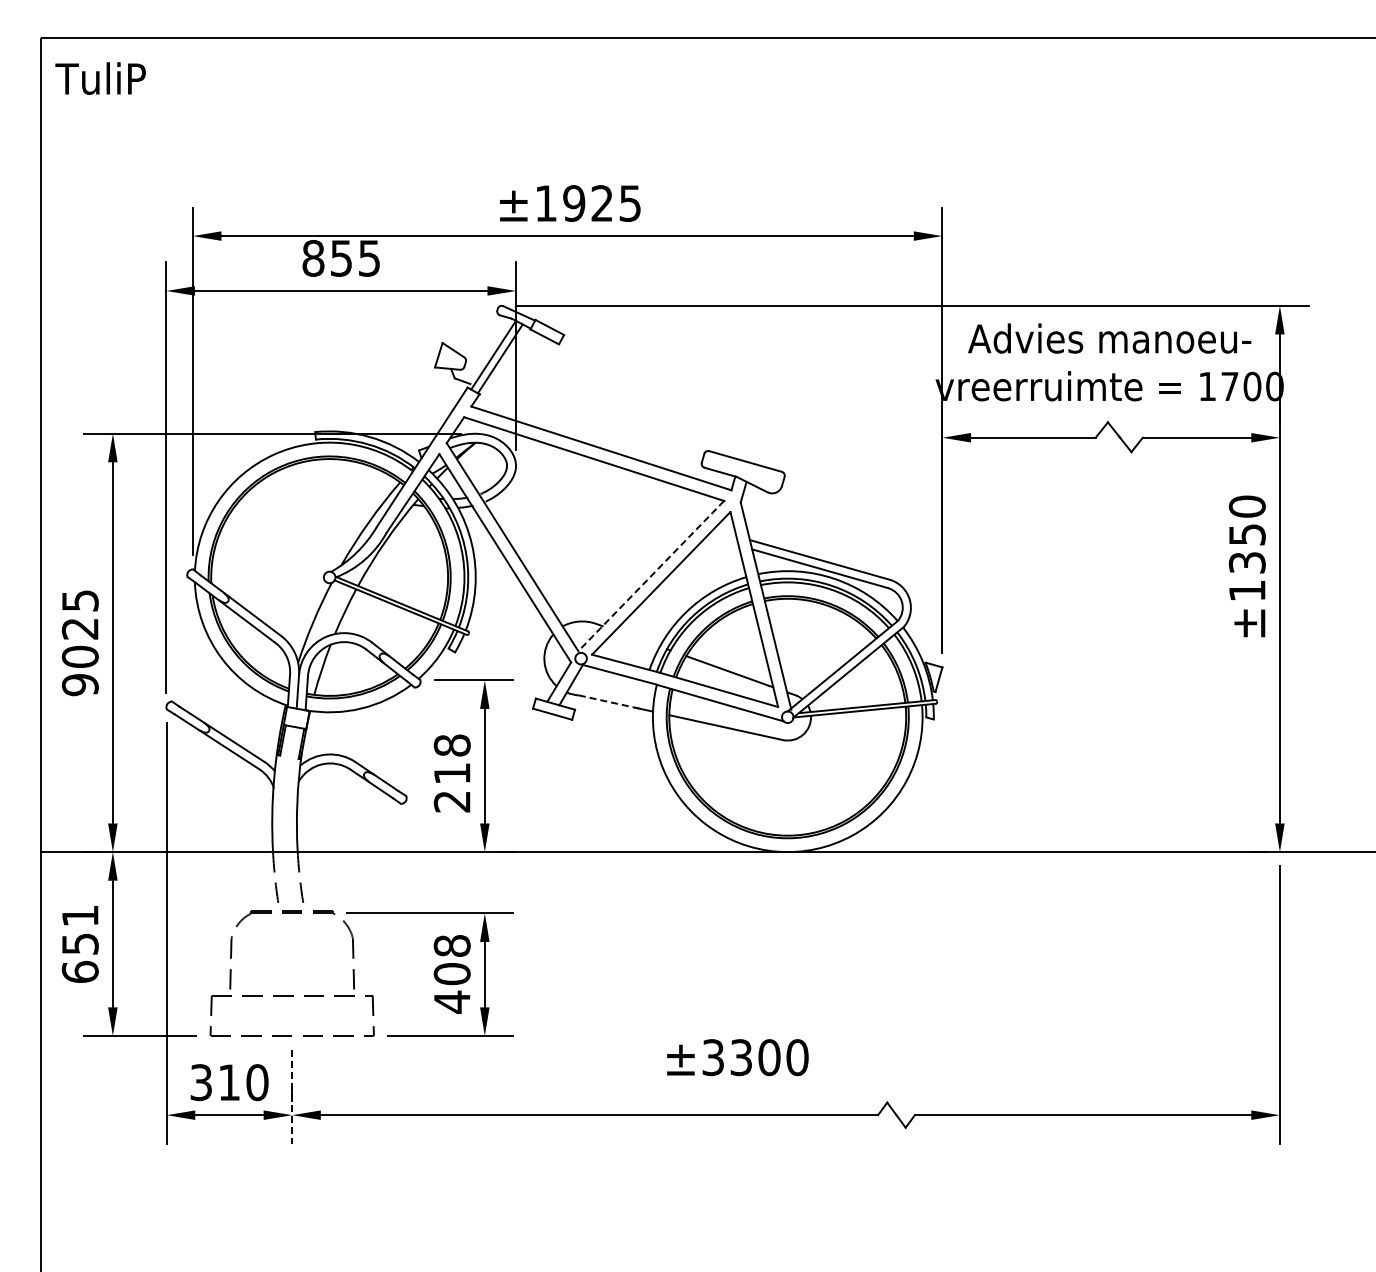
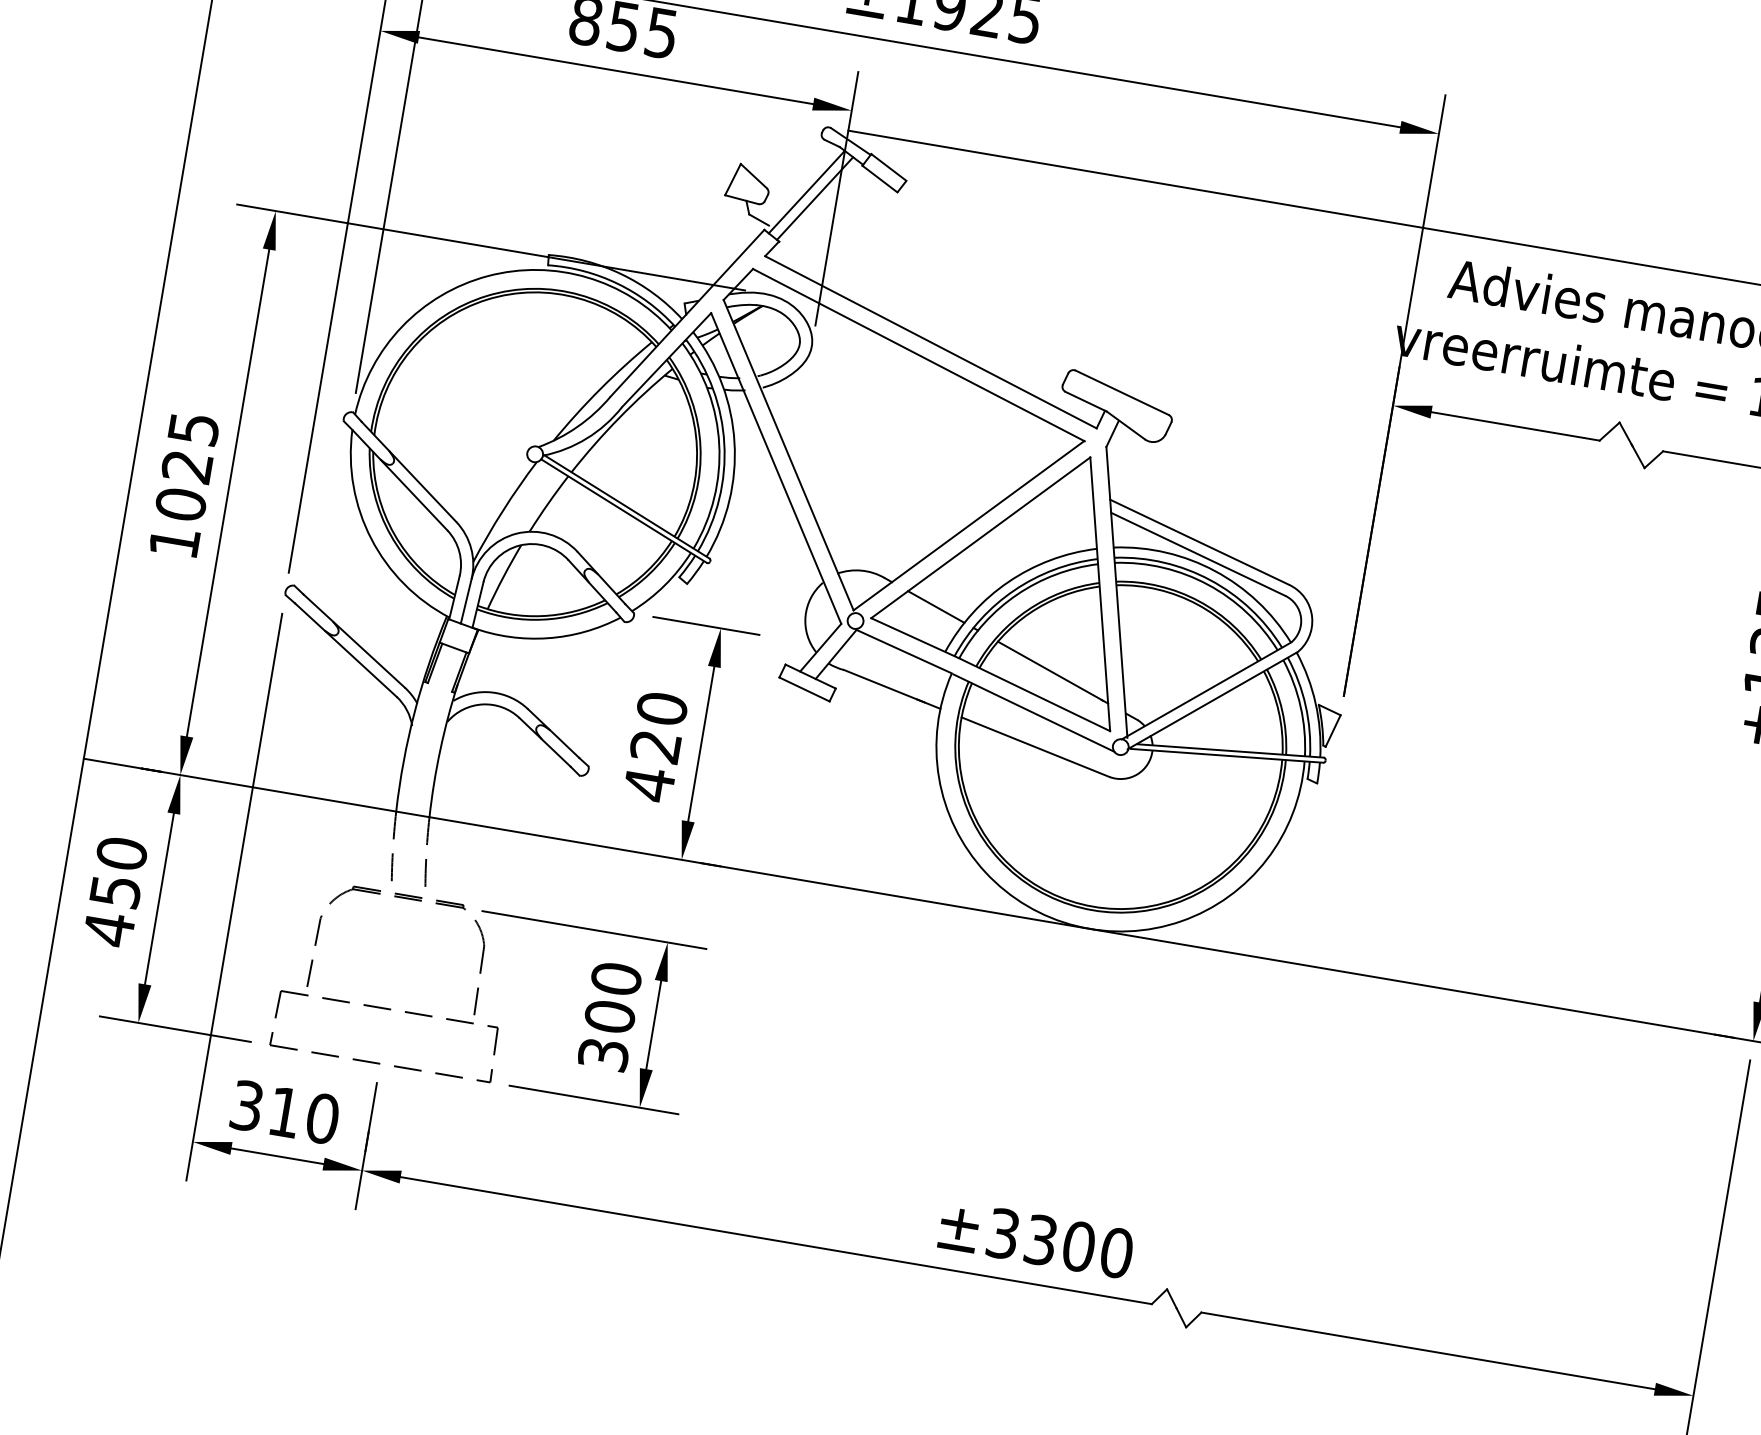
line: (651, 576) -> (969, 526), dashed -> solid
line: (637, 638) -> (936, 606), added
text: (79, 685) -> (173, 542), 9025 -> 1025
line: (609, 702) -> (883, 686), dashed -> solid
text: (451, 773) -> (654, 746), 218 -> 420
text: (79, 943) -> (114, 890), 651 -> 450
text: (451, 974) -> (608, 1017), 408 -> 300
text: (737, 1057) -> (1035, 1239), moved
line: (292, 1097) -> (366, 1146), dashed -> solid

